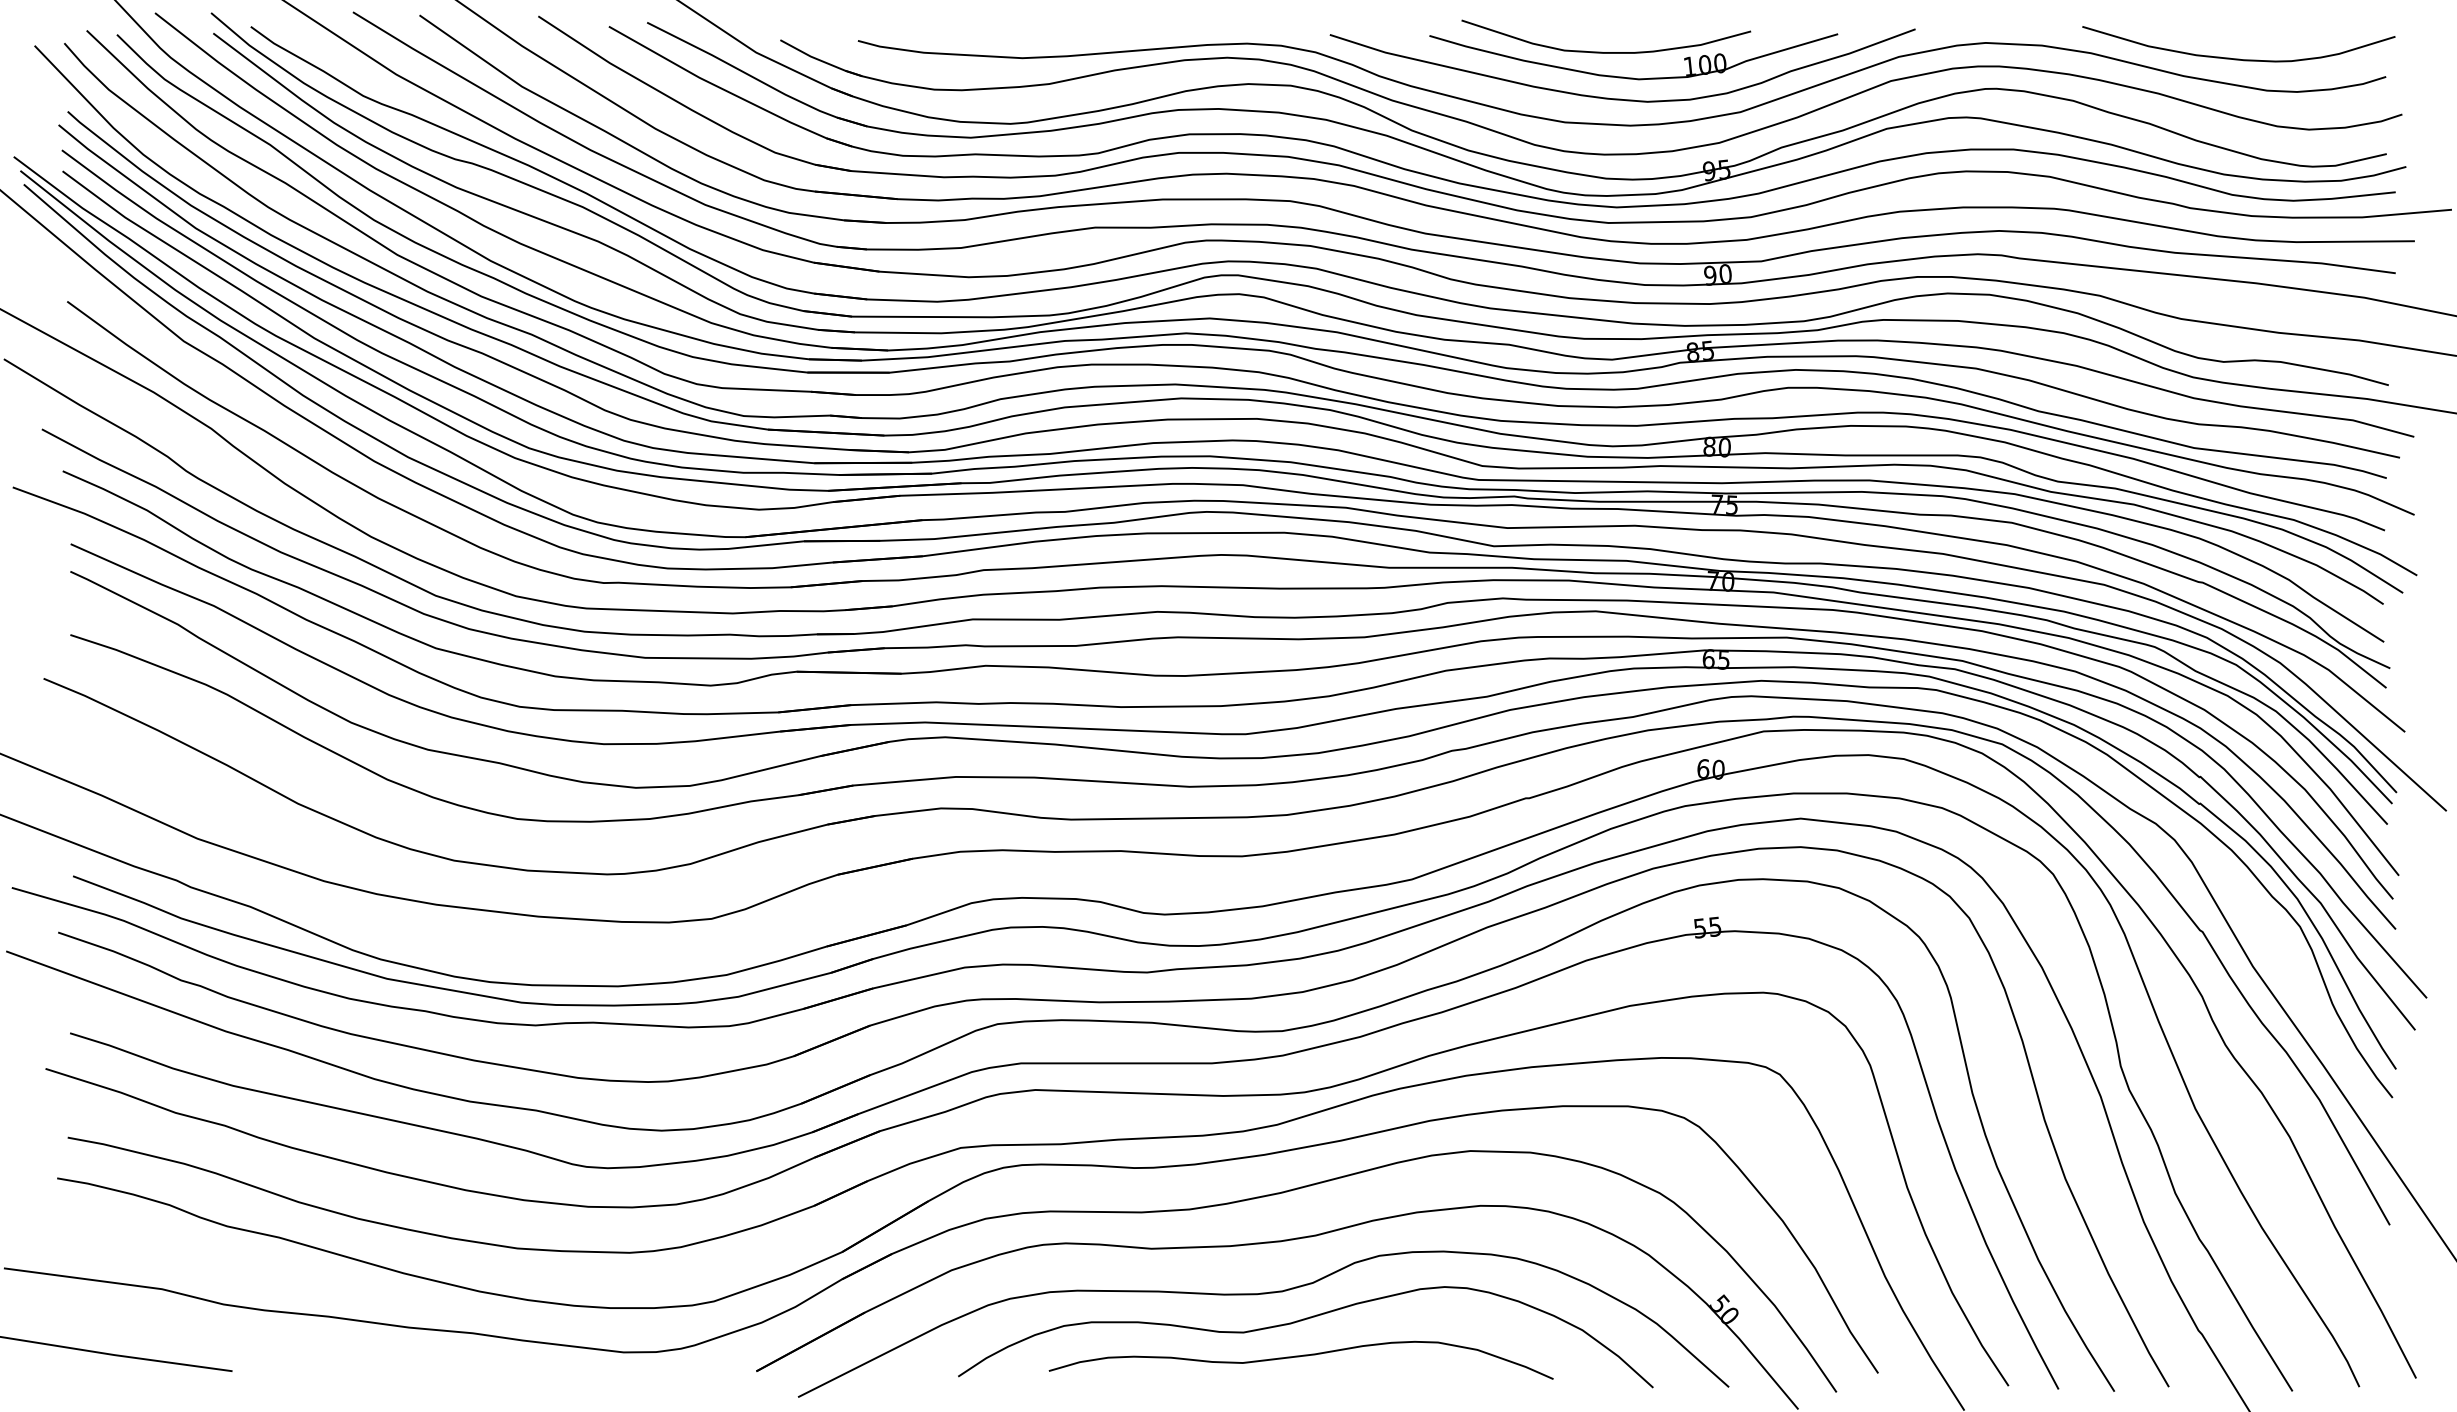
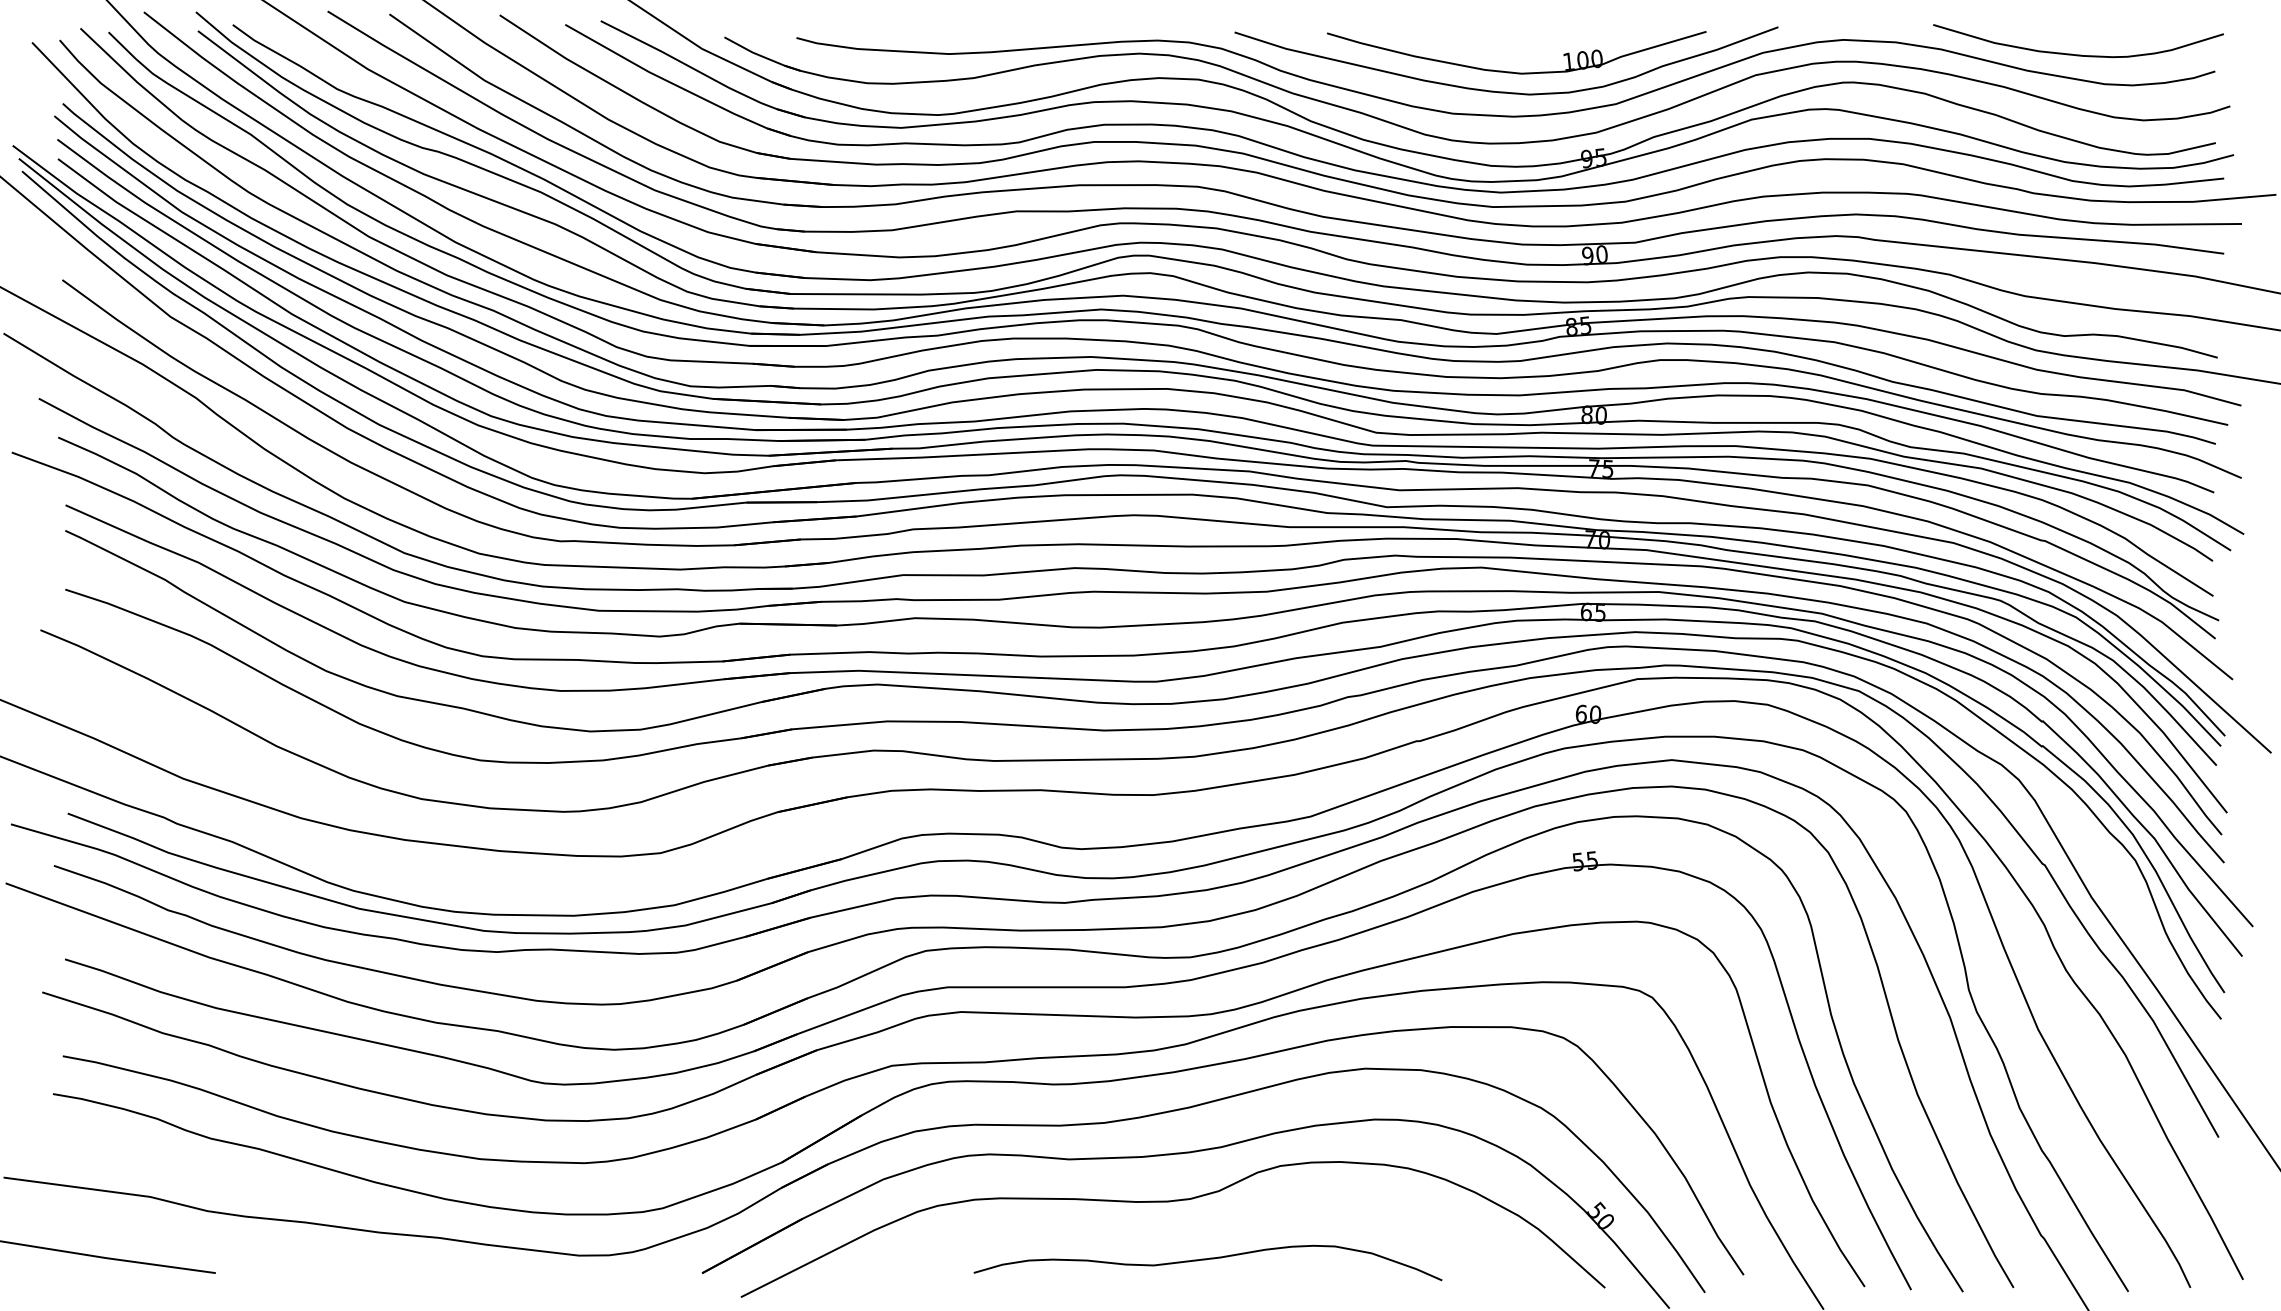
curve: (1605, 52) -> (1490, 48), removed
curve: (1299, 1322) -> (1206, 1227), removed

